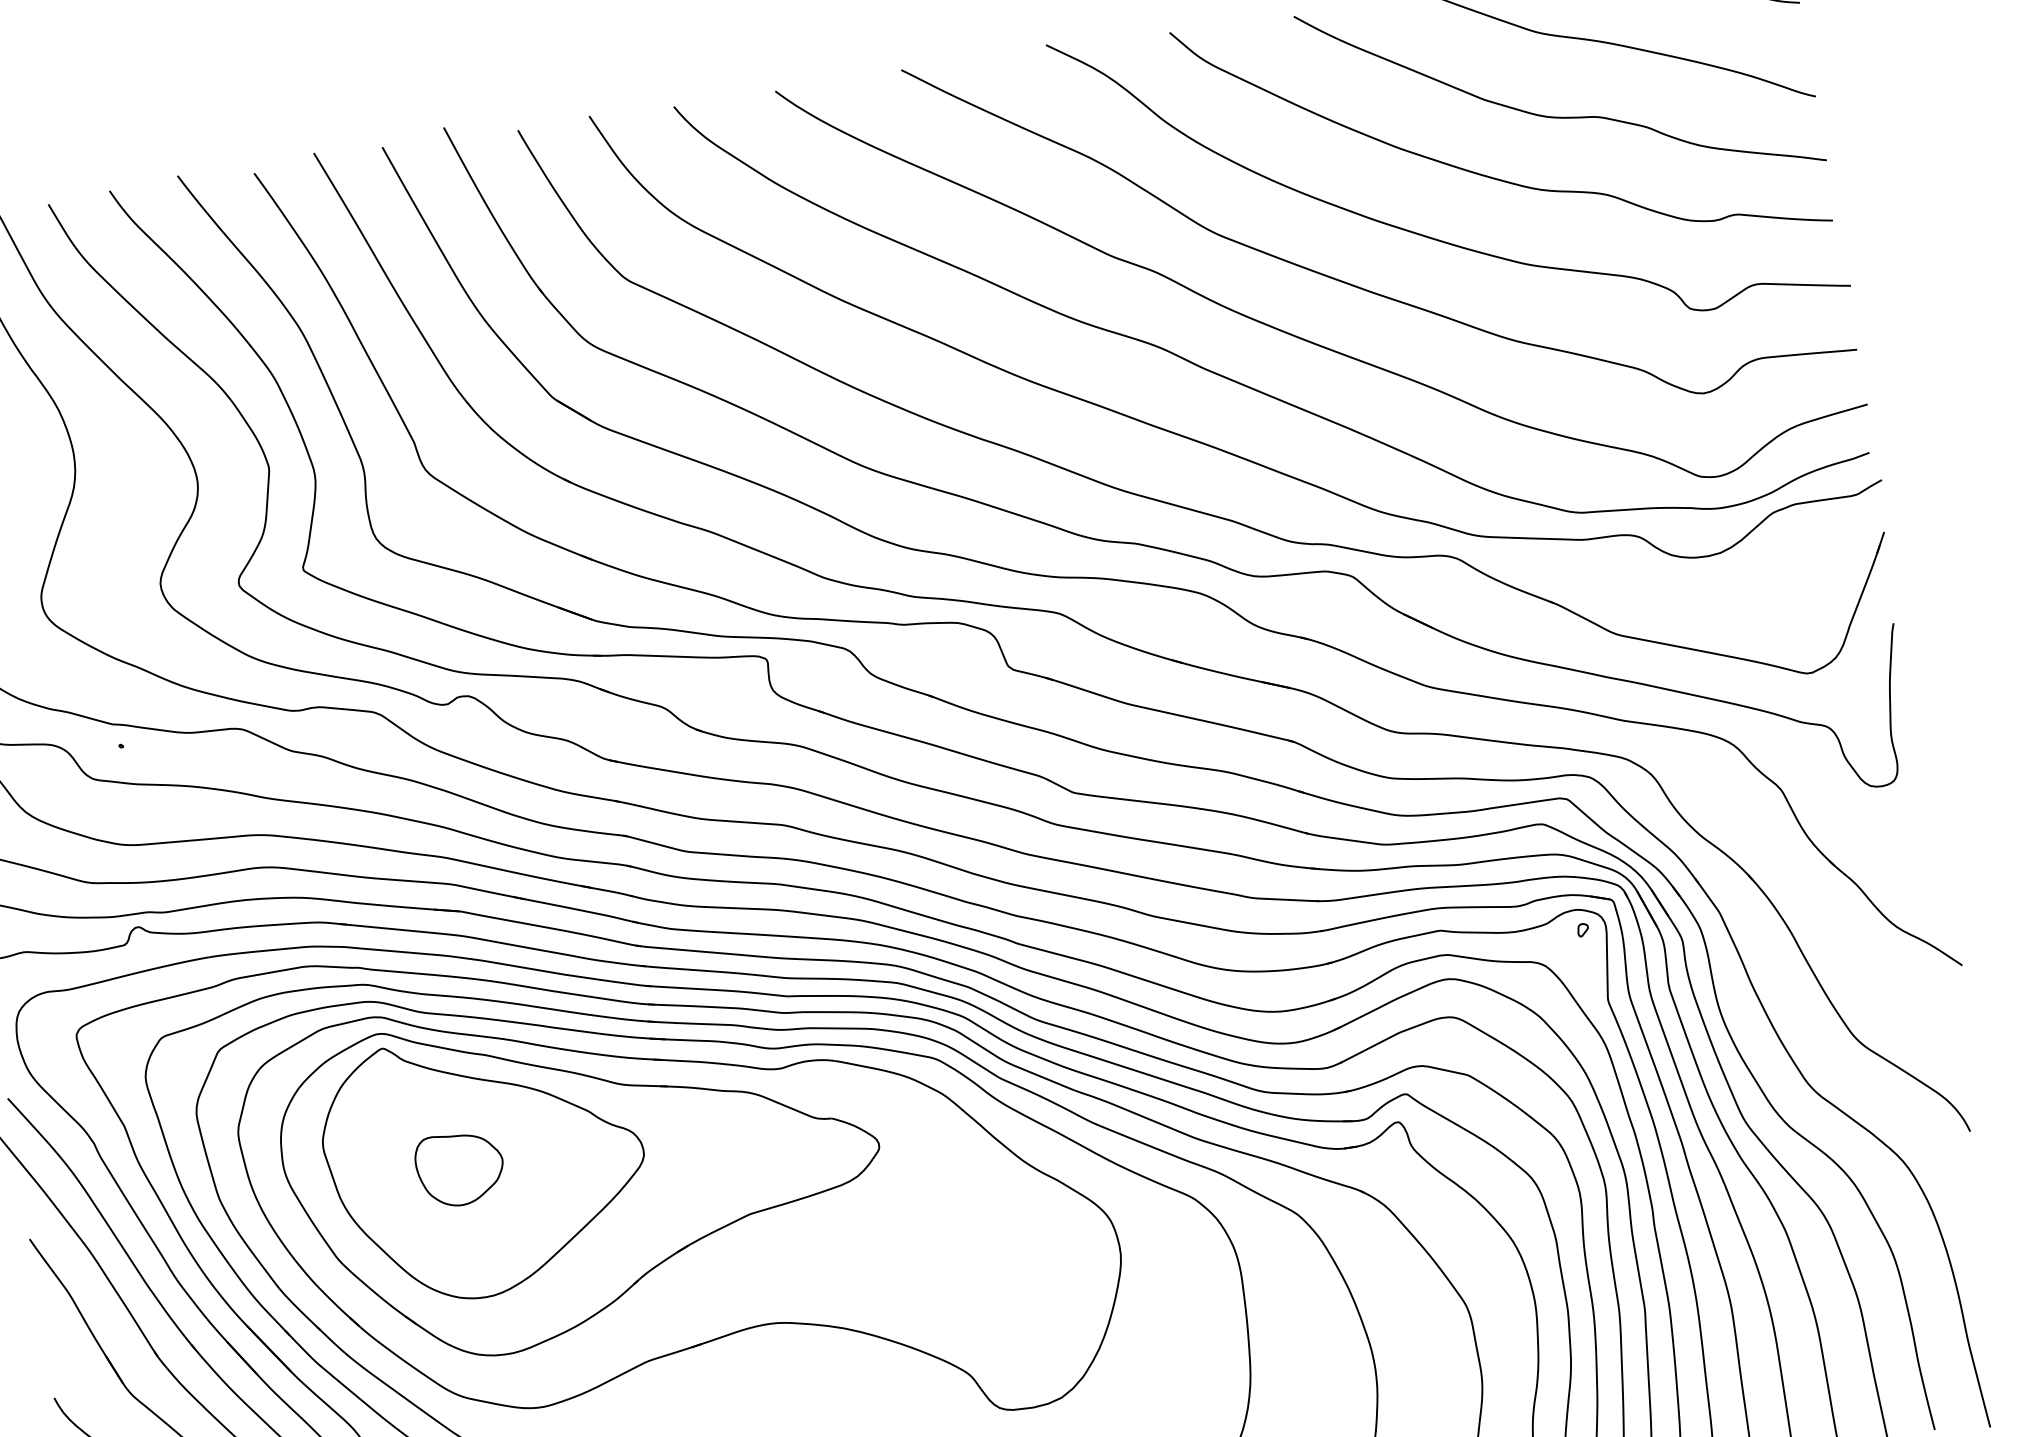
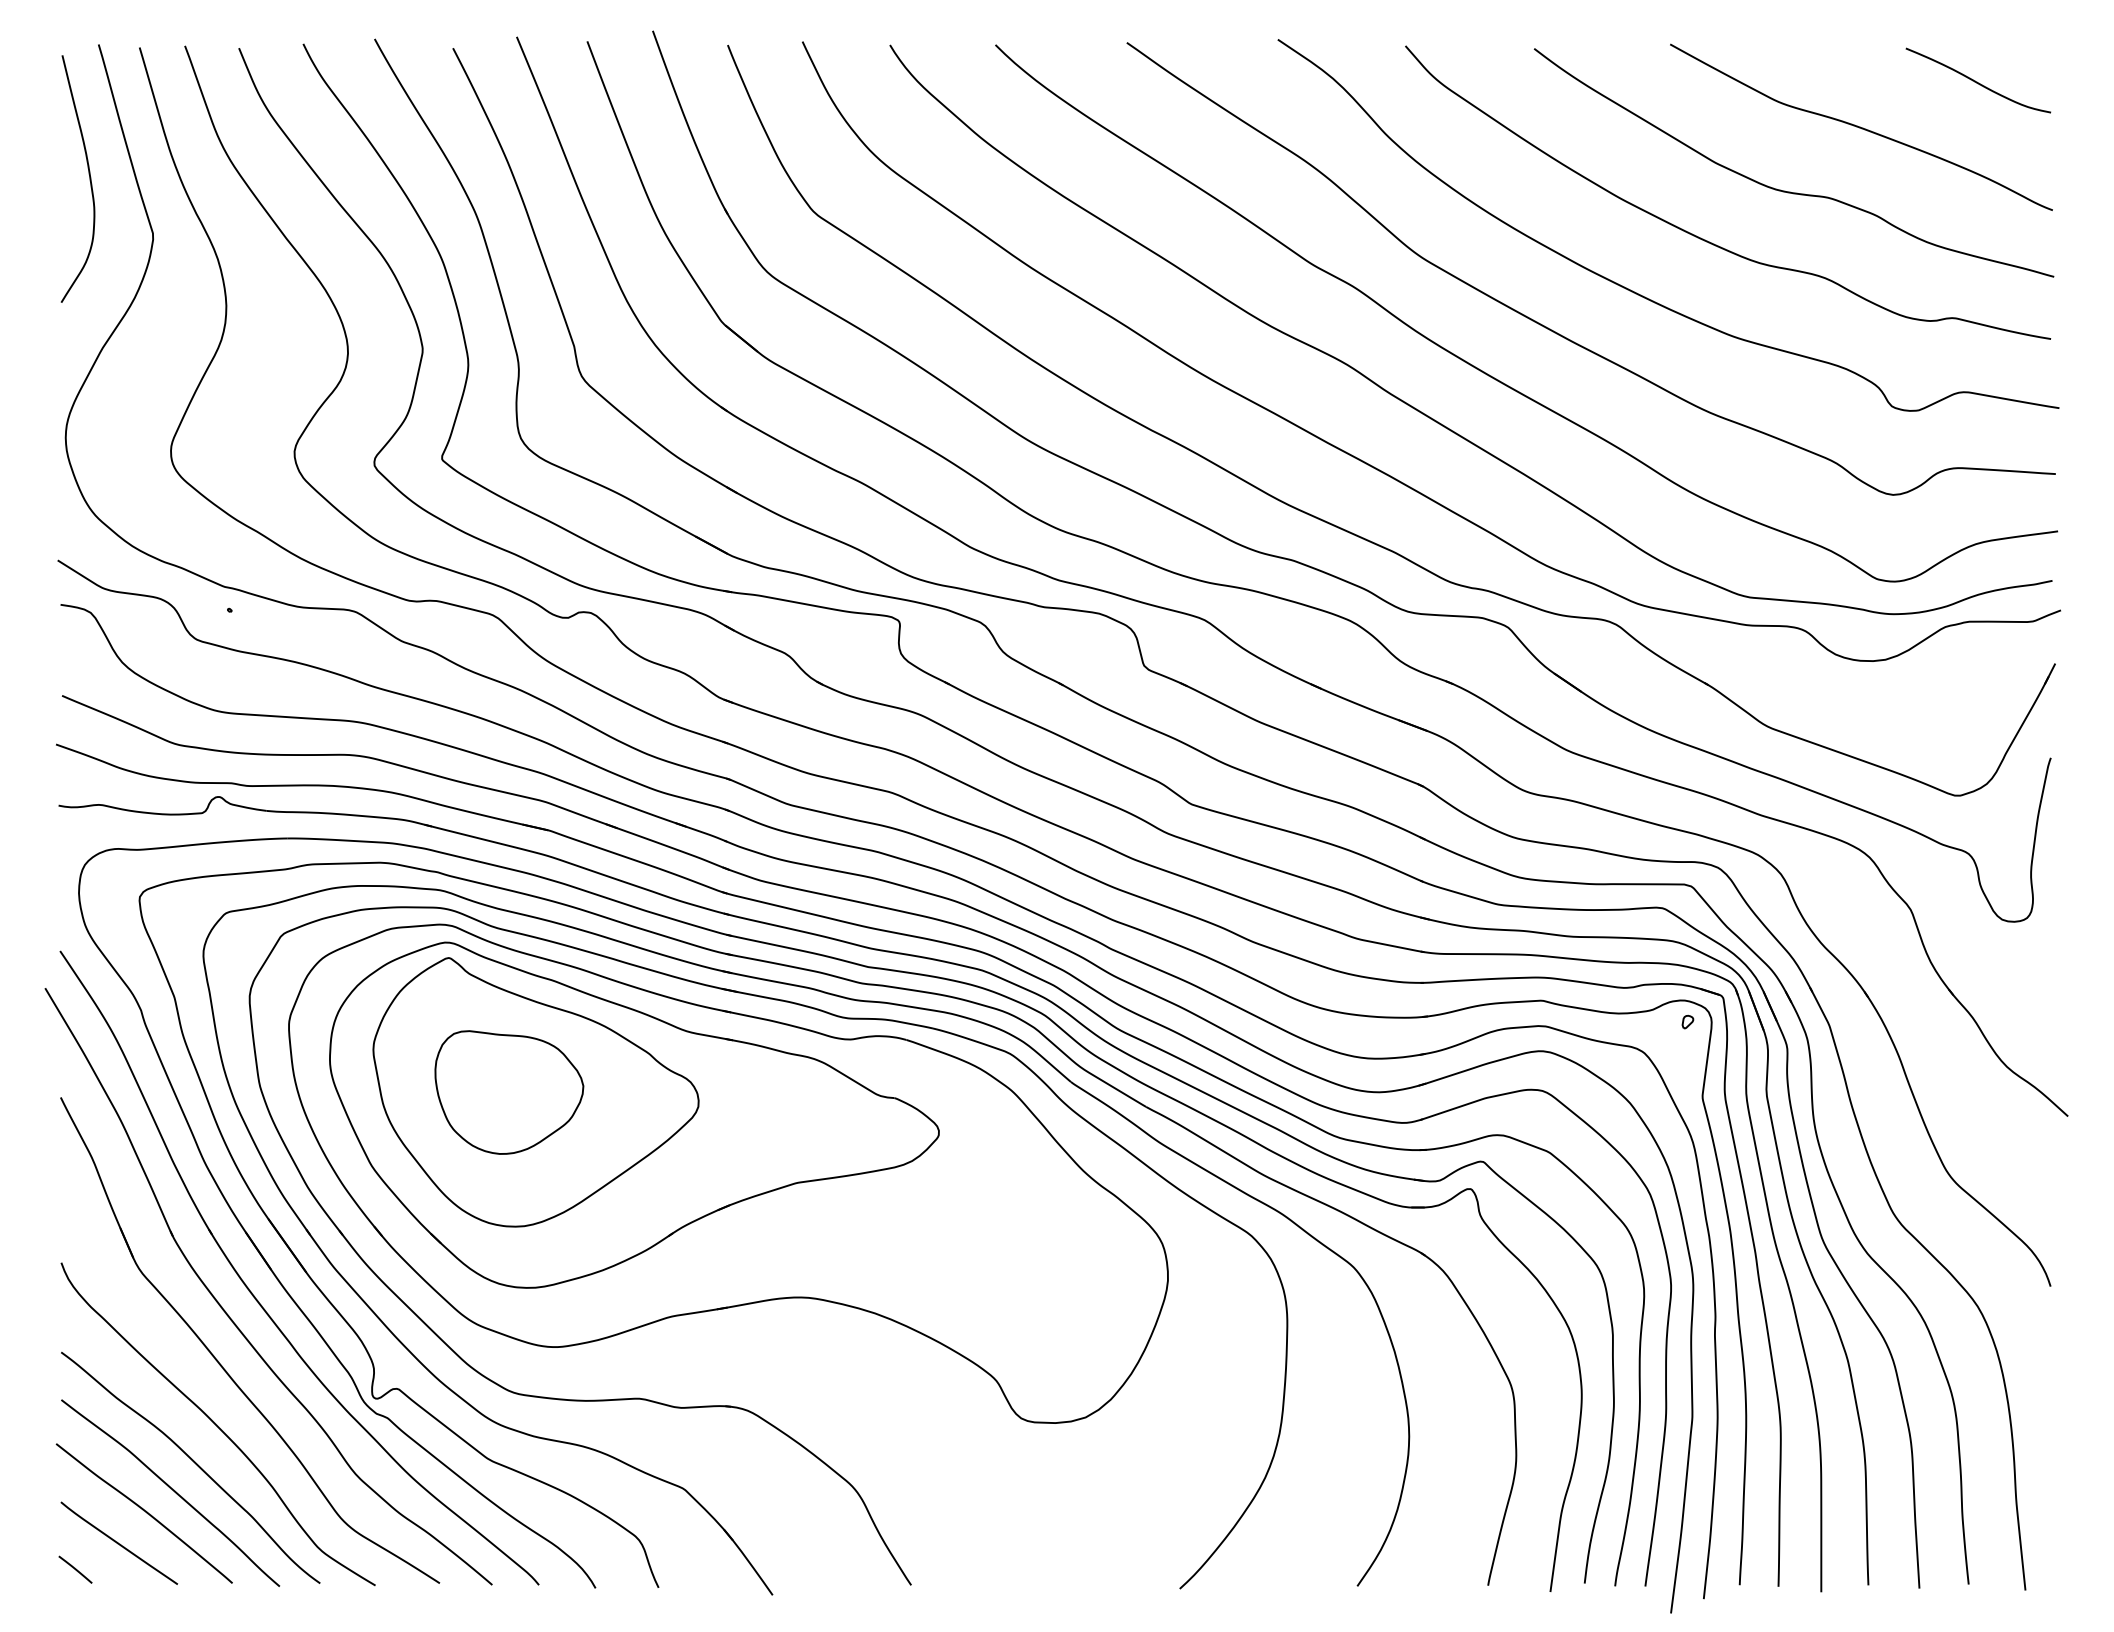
part: (460, 1169) -> (509, 1092), size x1.67

